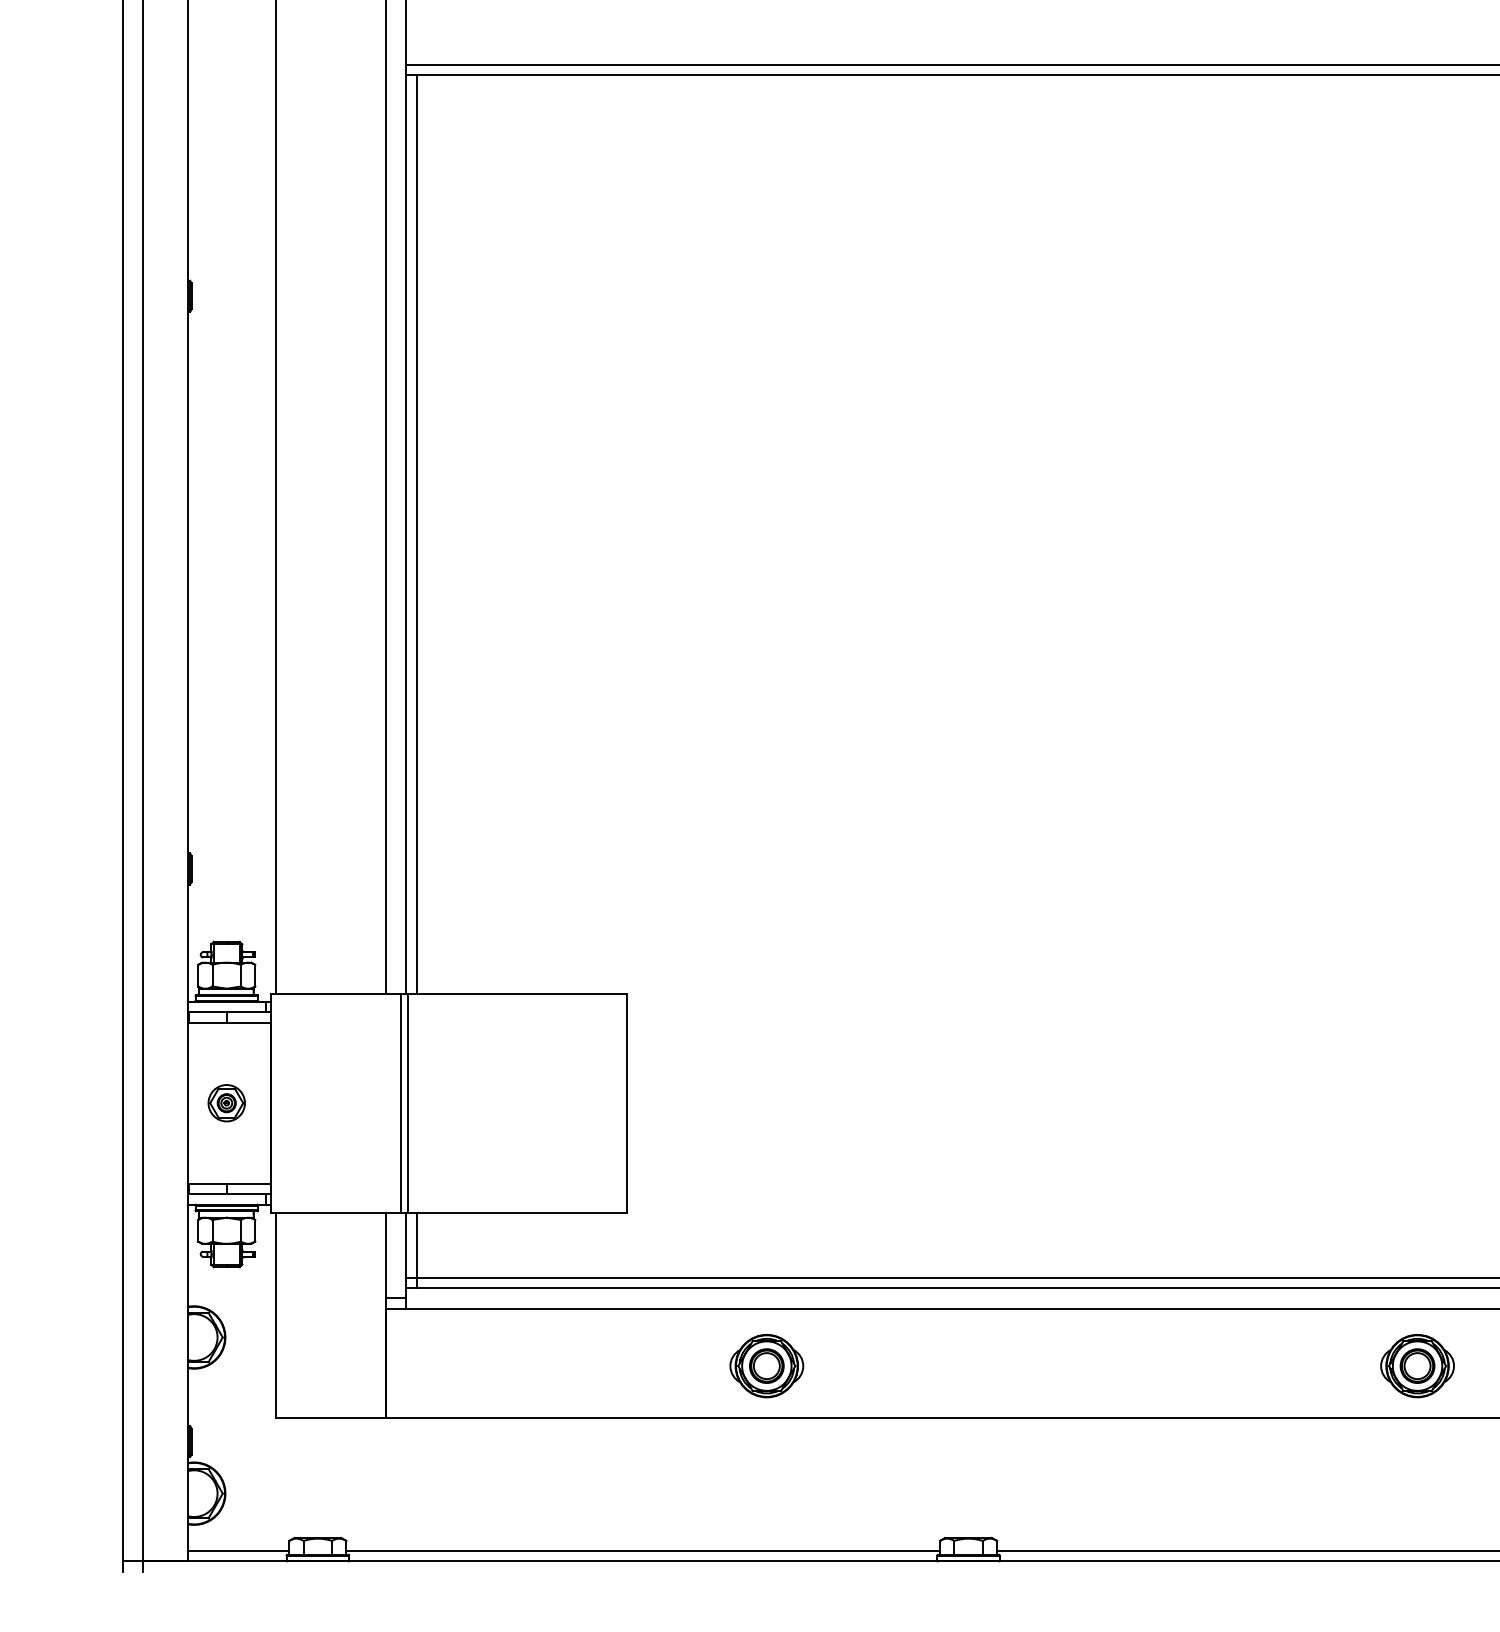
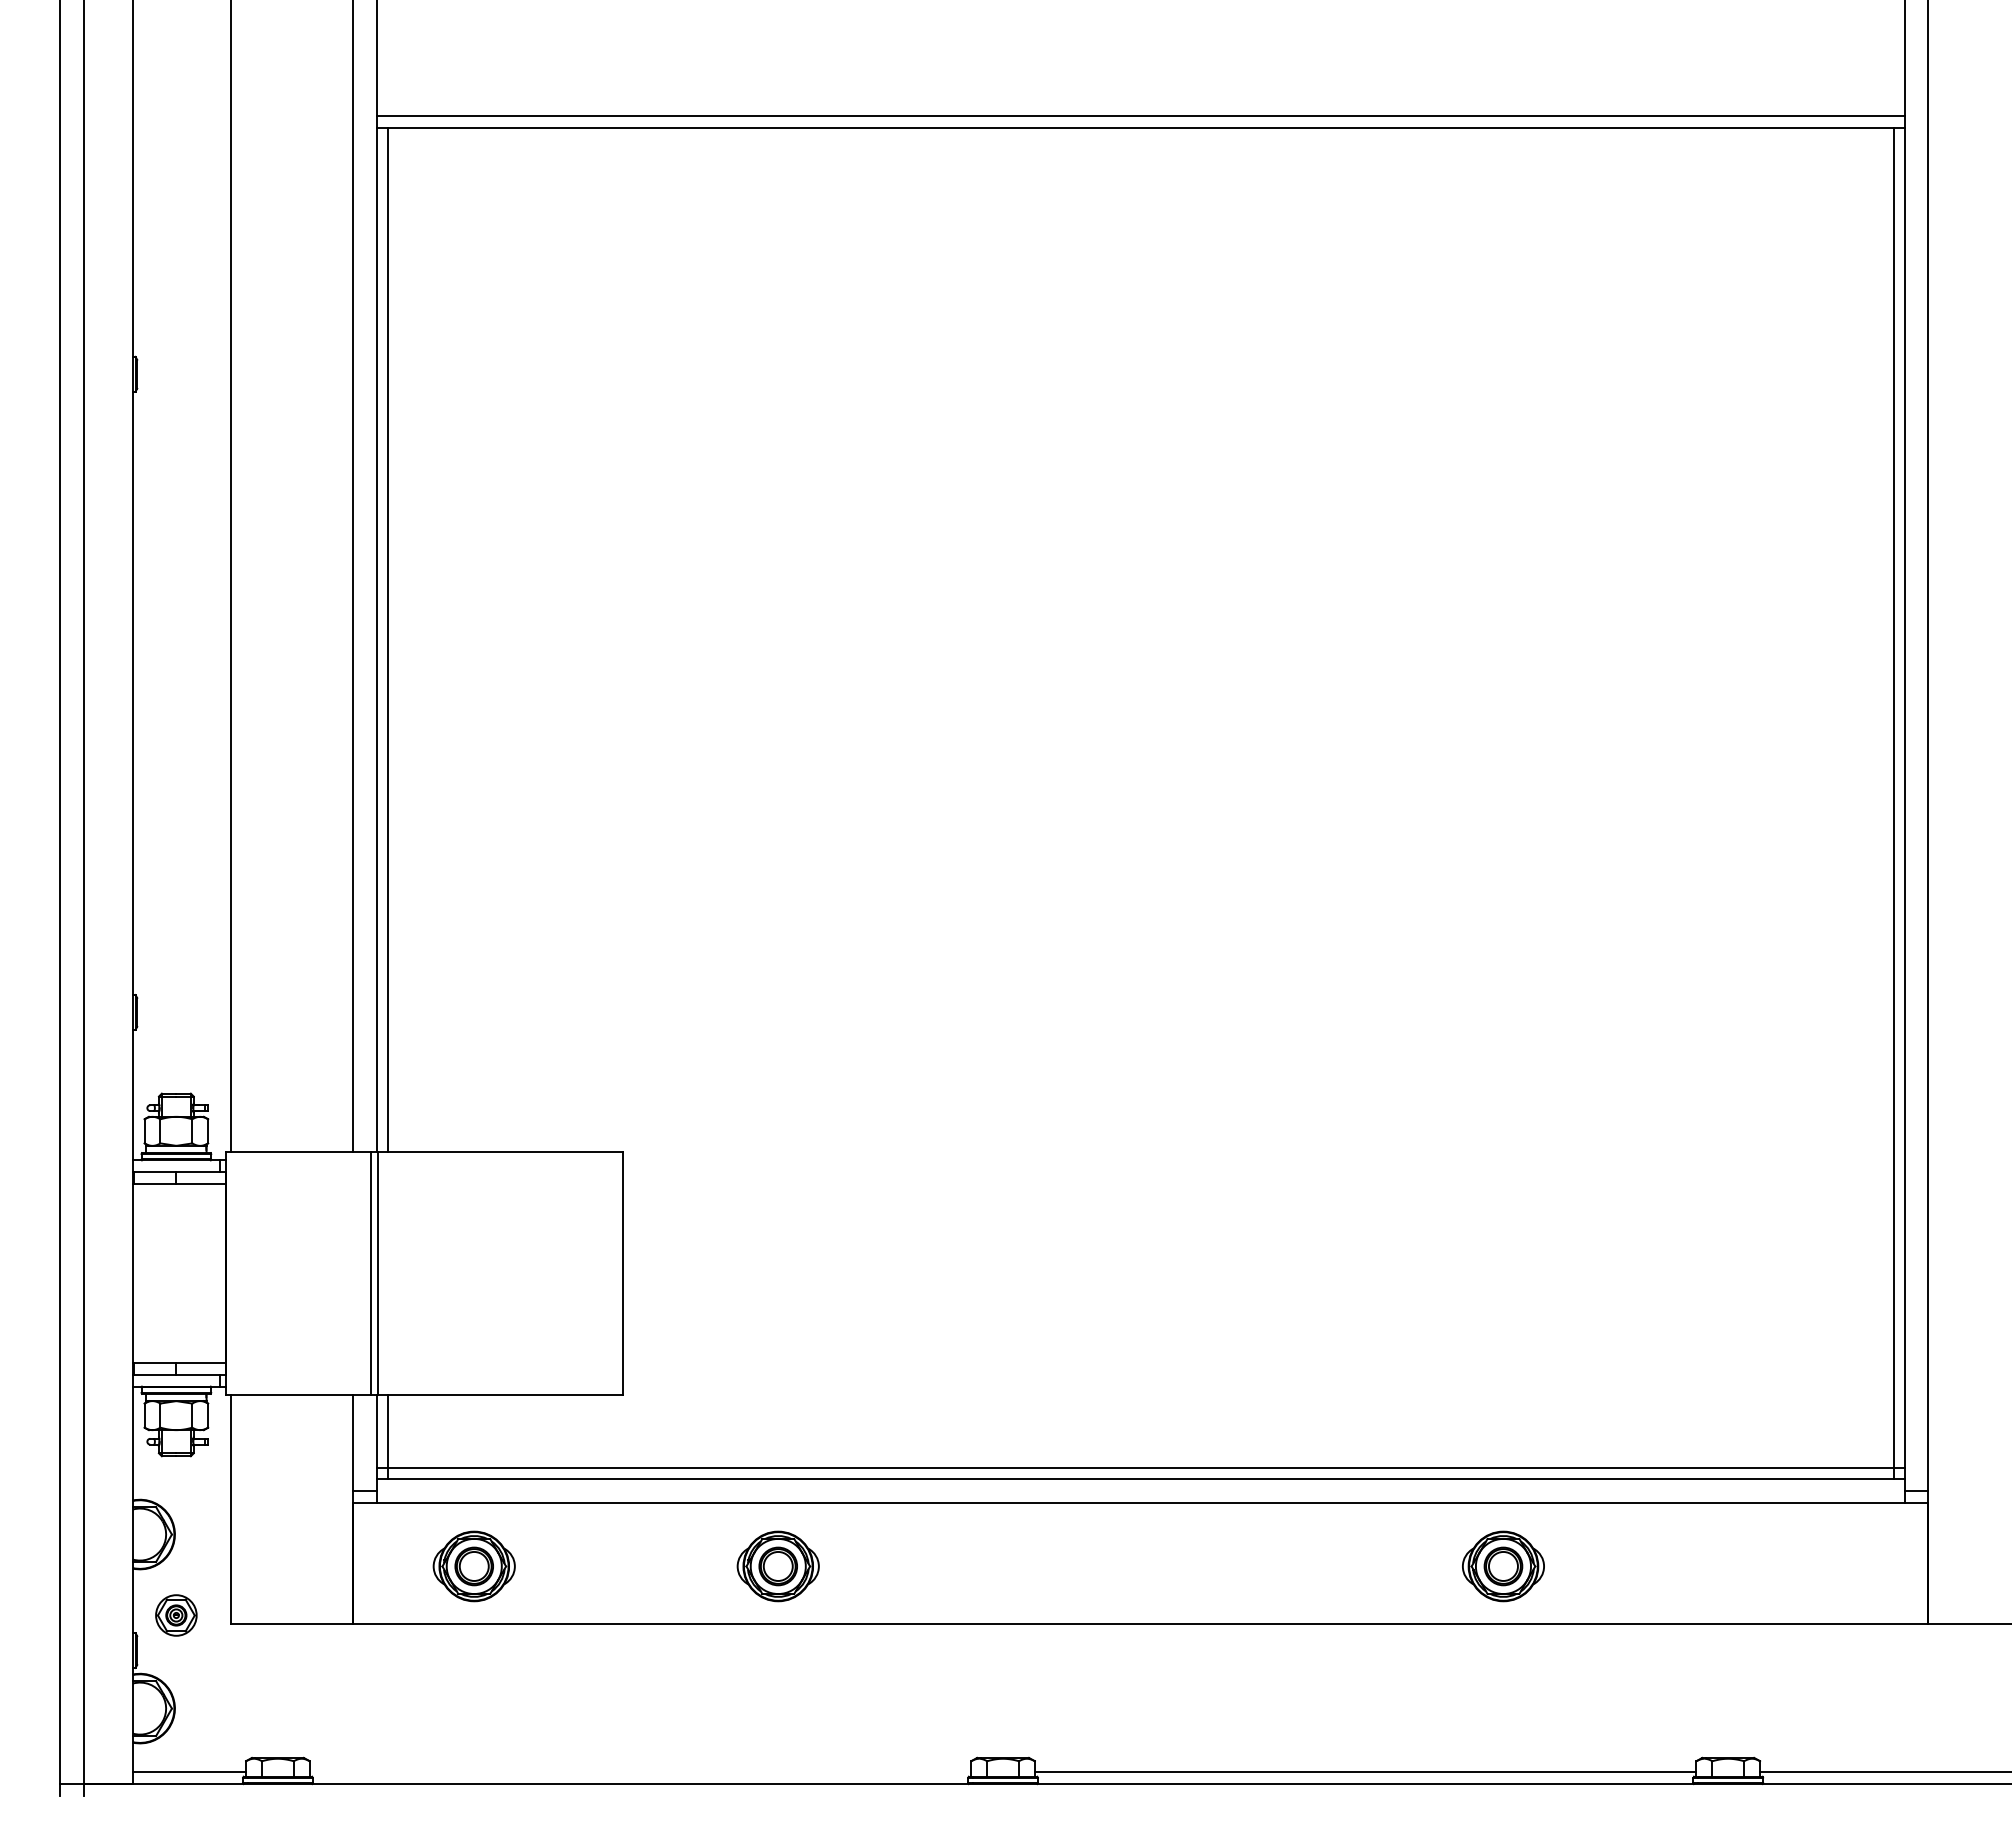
part: (226, 1103) -> (176, 1615), moved
part: (493, 1366) -> (473, 1566), added
line: (643, 1550) -> (640, 1772), removed

